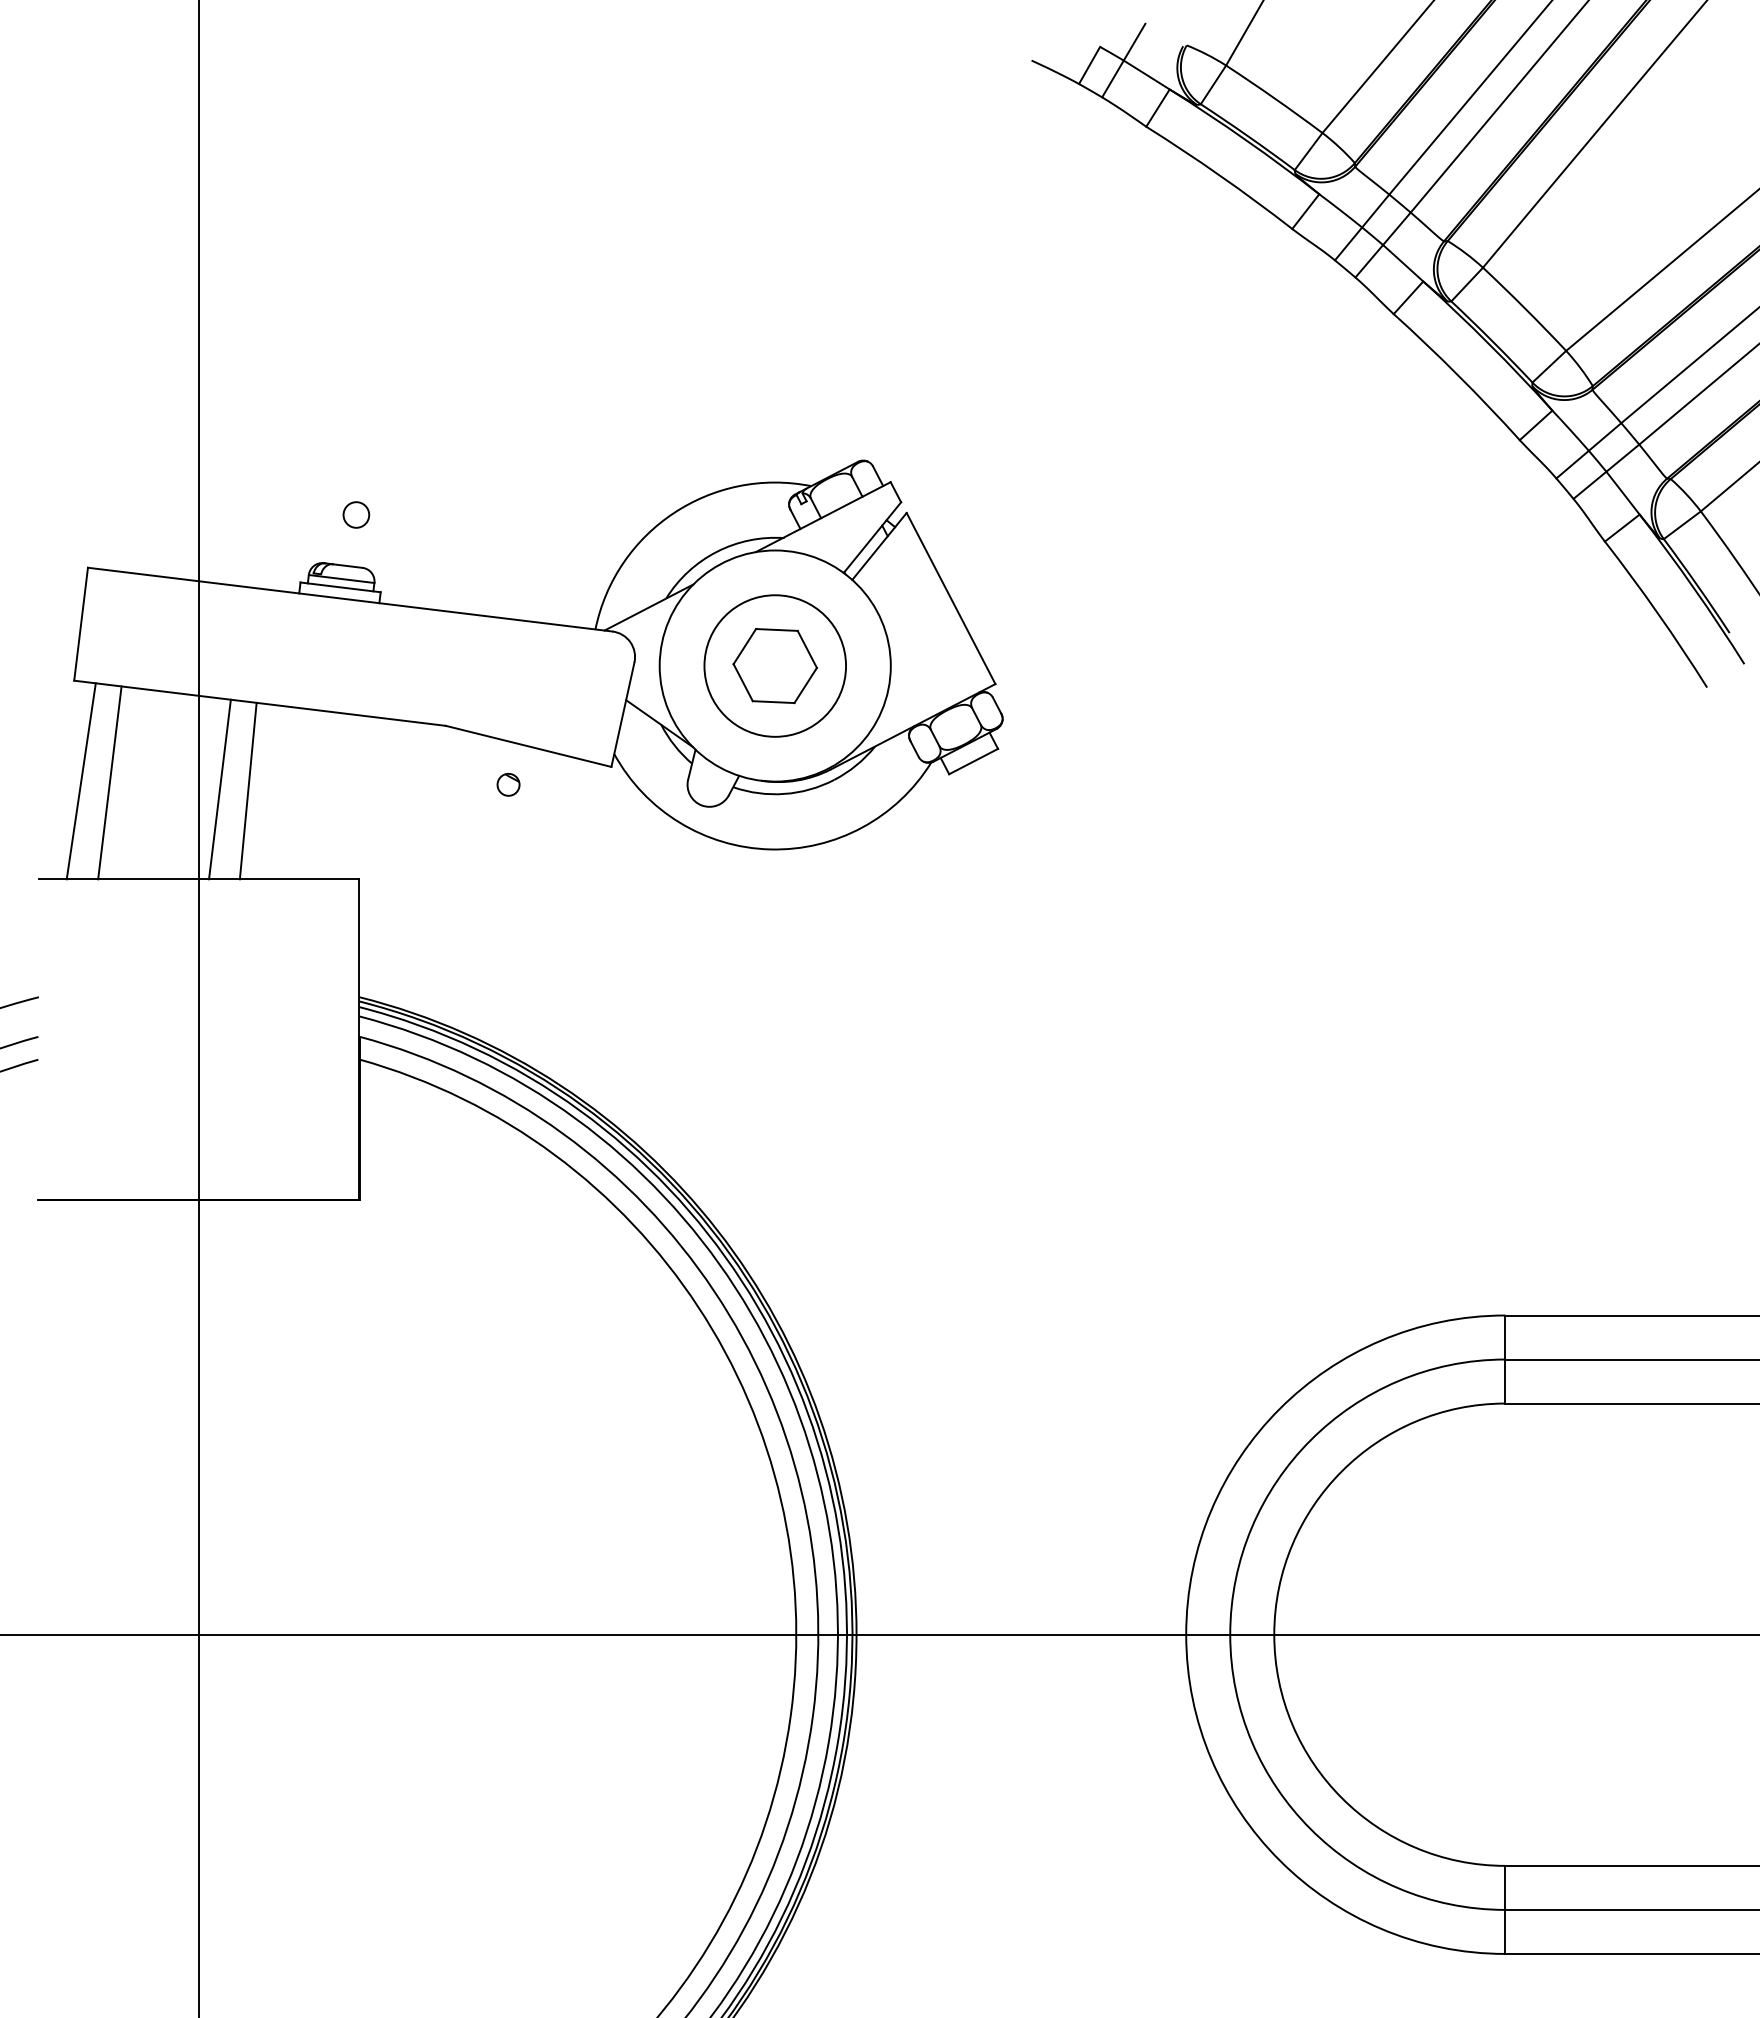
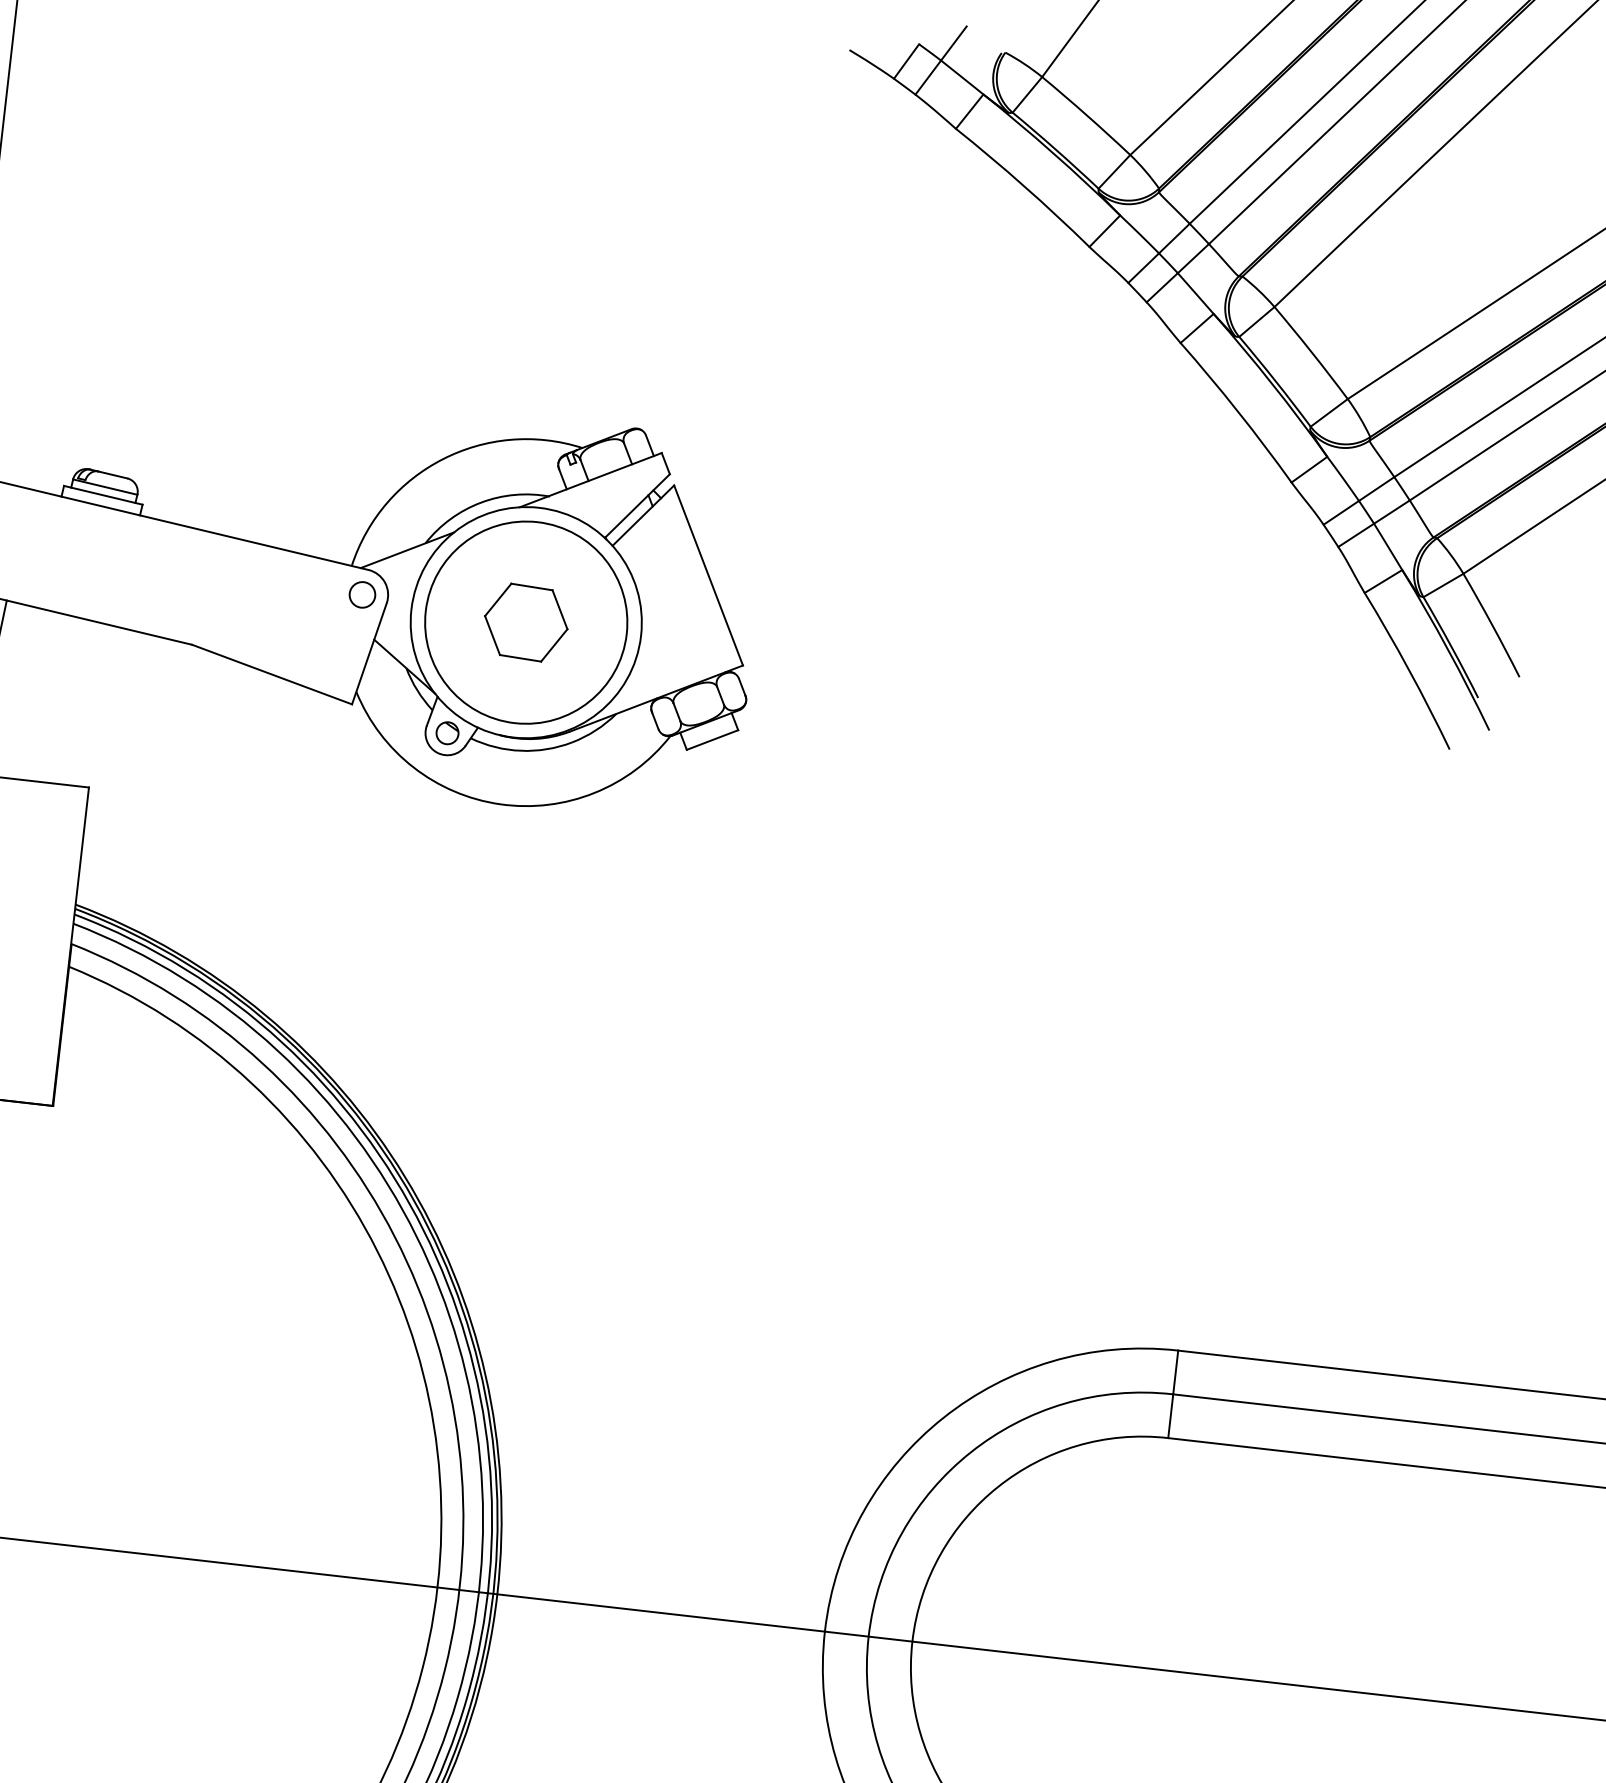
circle: (356, 514) -> (362, 594), moved
circle: (775, 665) -> (526, 622), size x1.43
part: (508, 784) -> (447, 732), moved

